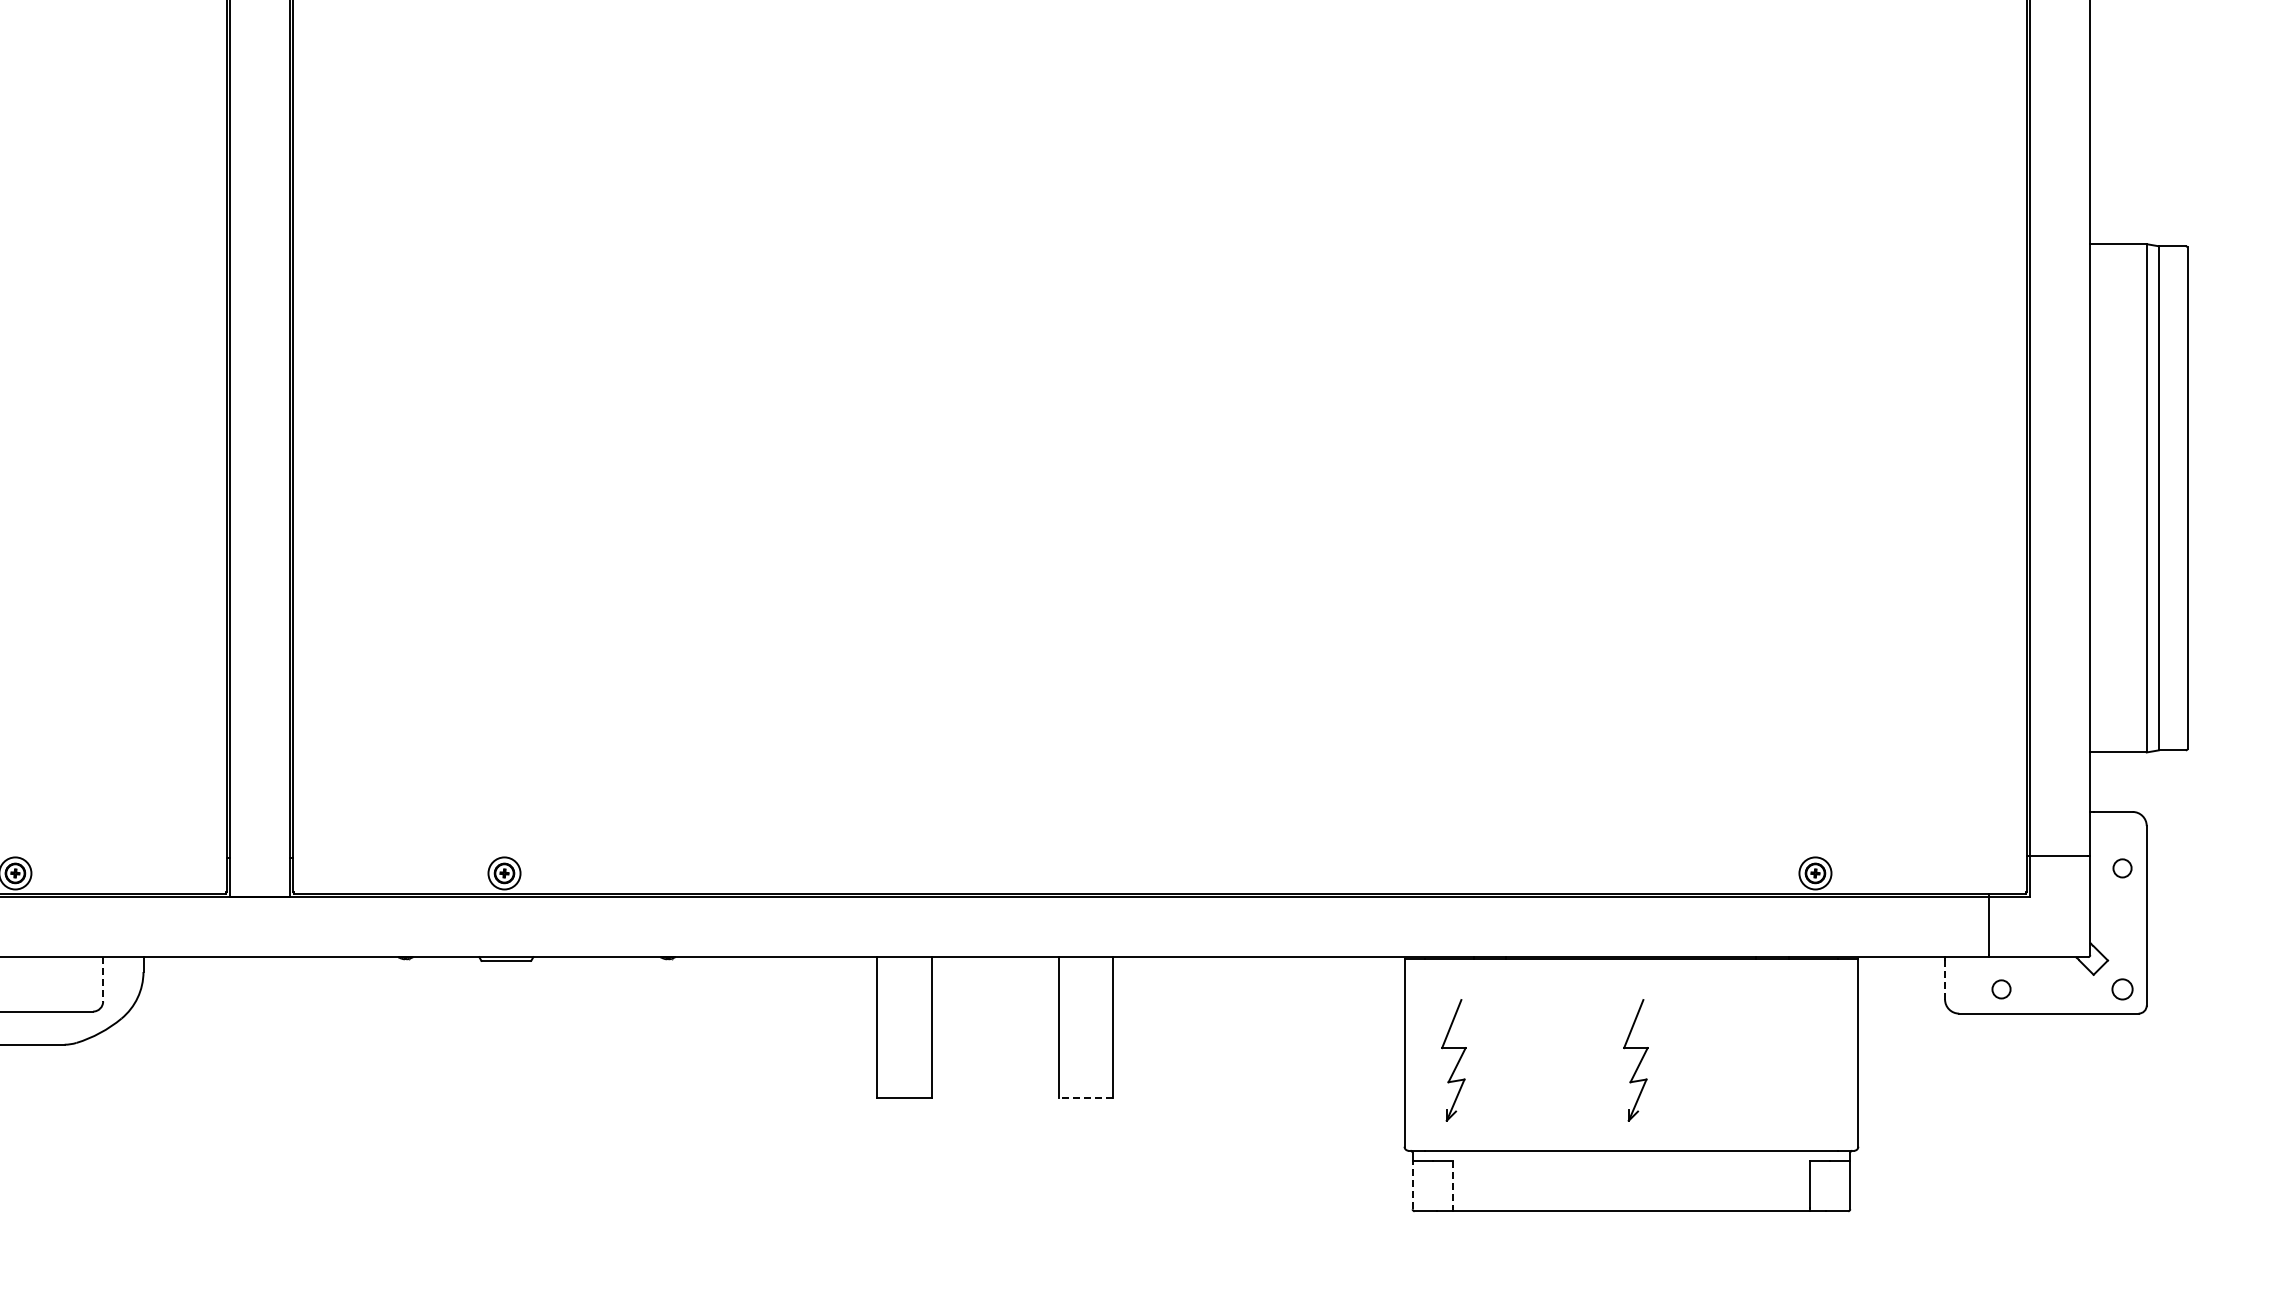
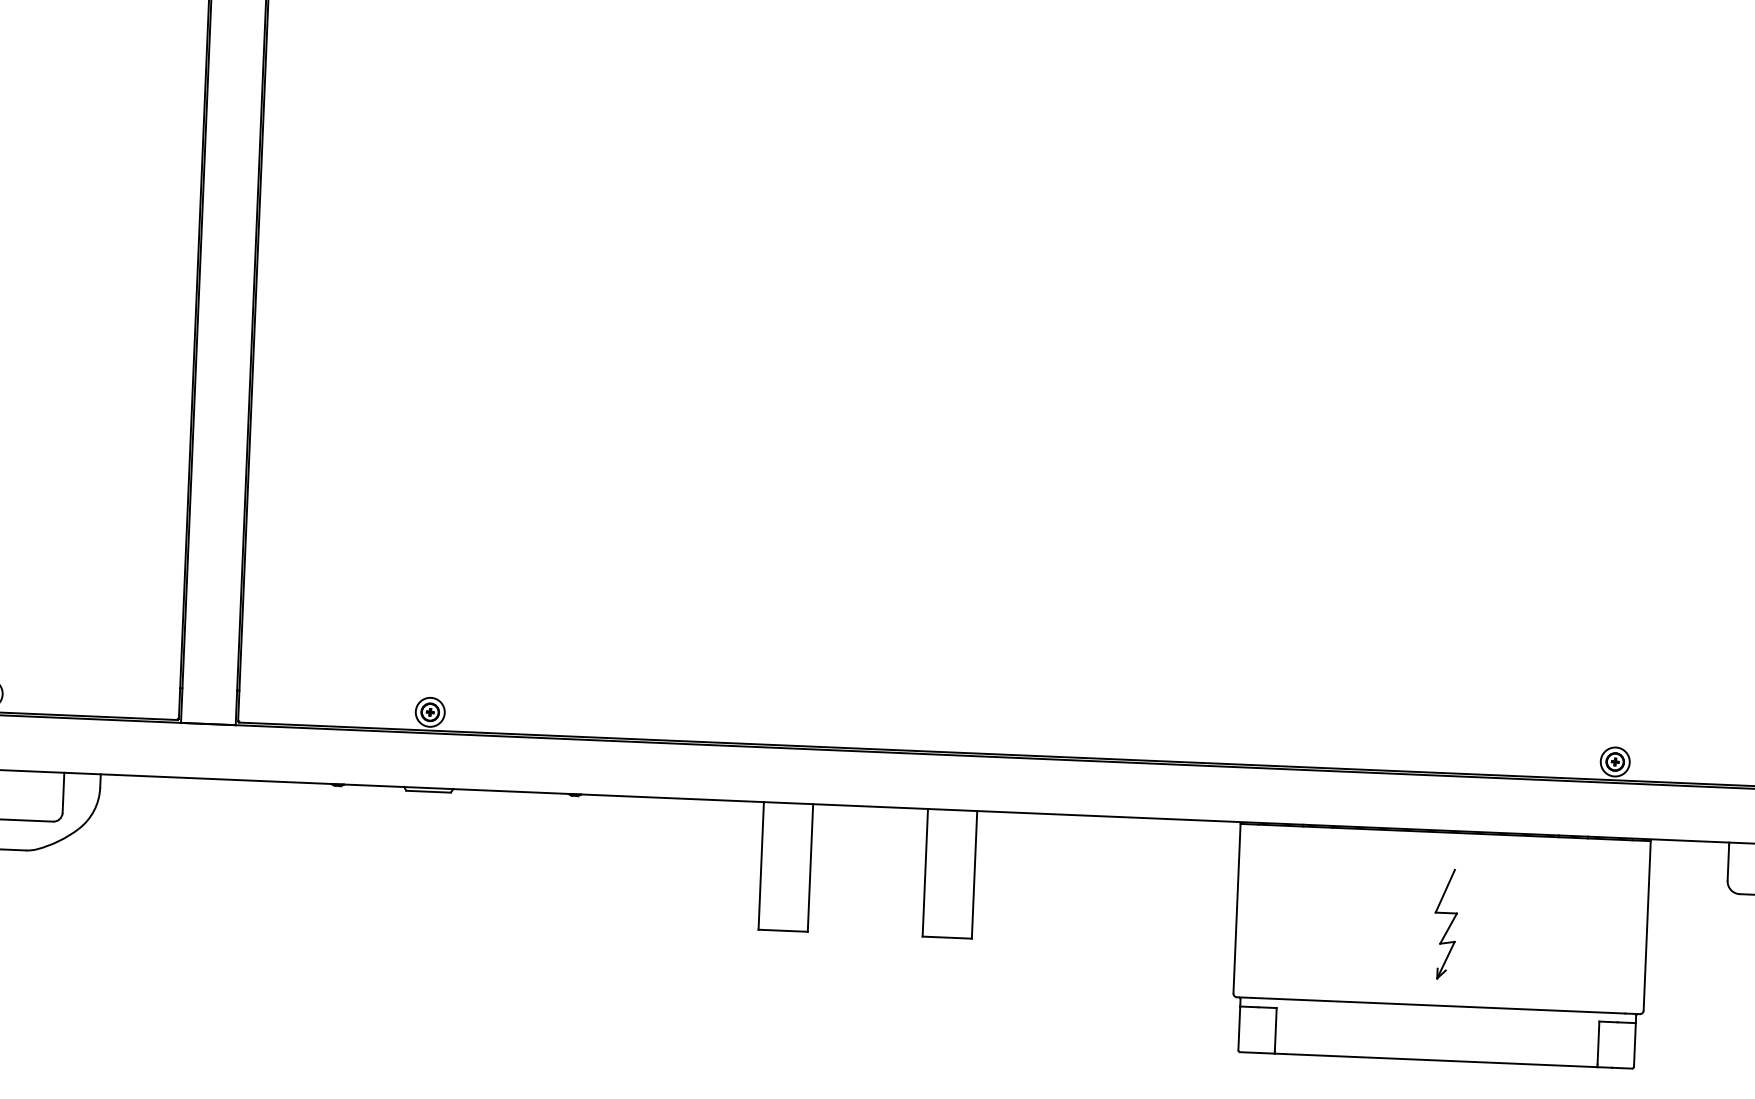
line: (103, 979) -> (63, 793), dashed -> solid
line: (1945, 979) -> (1728, 862), dashed -> solid
part: (1453, 1060) -> (1280, 917), removed
line: (1085, 1098) -> (946, 937), dashed -> solid
line: (1412, 1184) -> (1239, 1027), dashed -> solid
line: (1452, 1184) -> (1275, 1029), dashed -> solid

